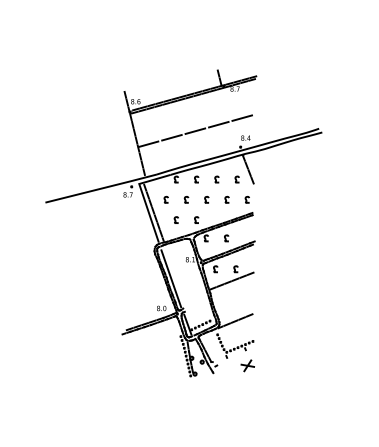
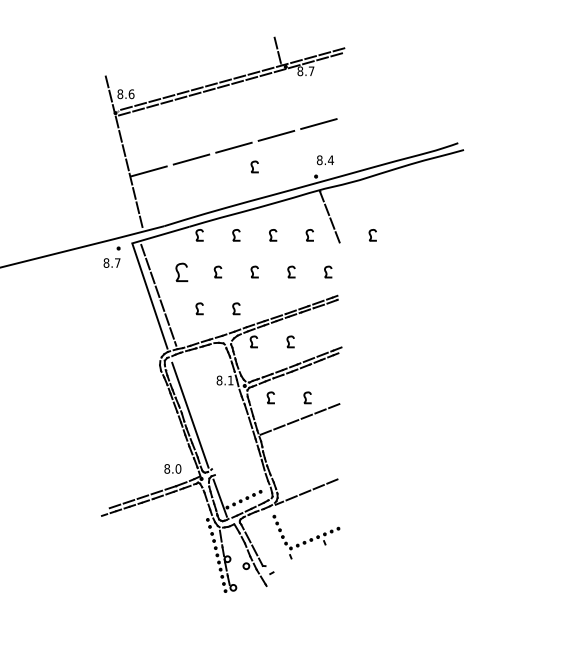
part: (206, 141) -> (254, 166), added
part: (271, 179) -> (371, 235), added
part: (165, 199) -> (179, 271), size x1.6
part: (247, 365) -> (328, 572), removed

